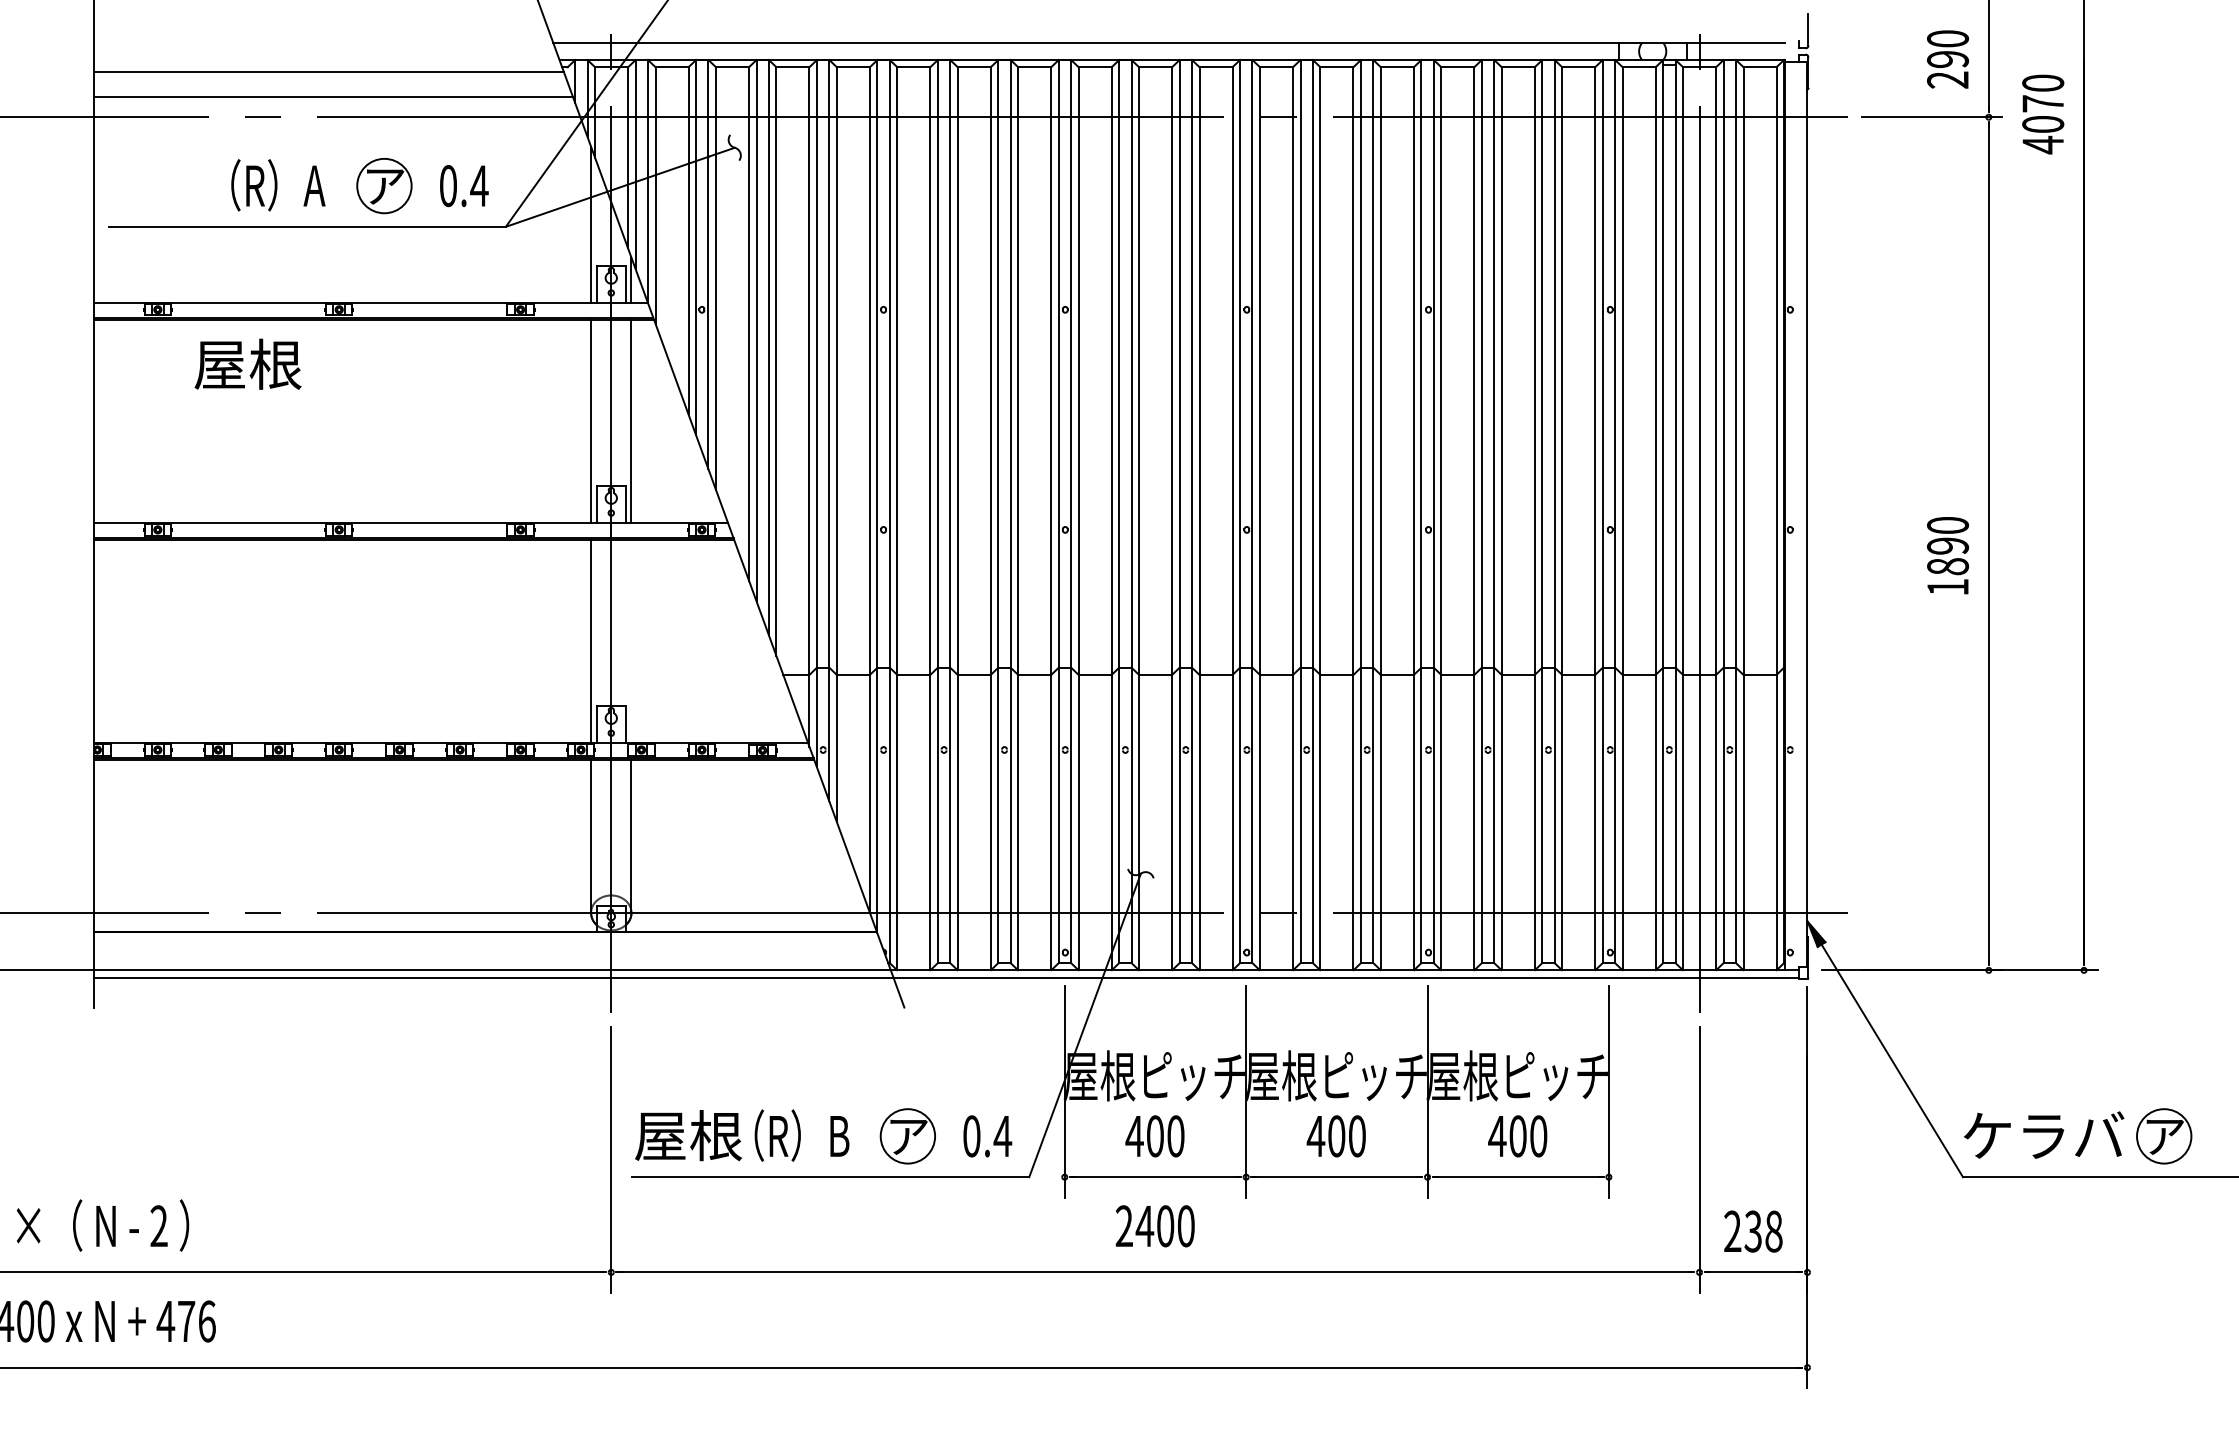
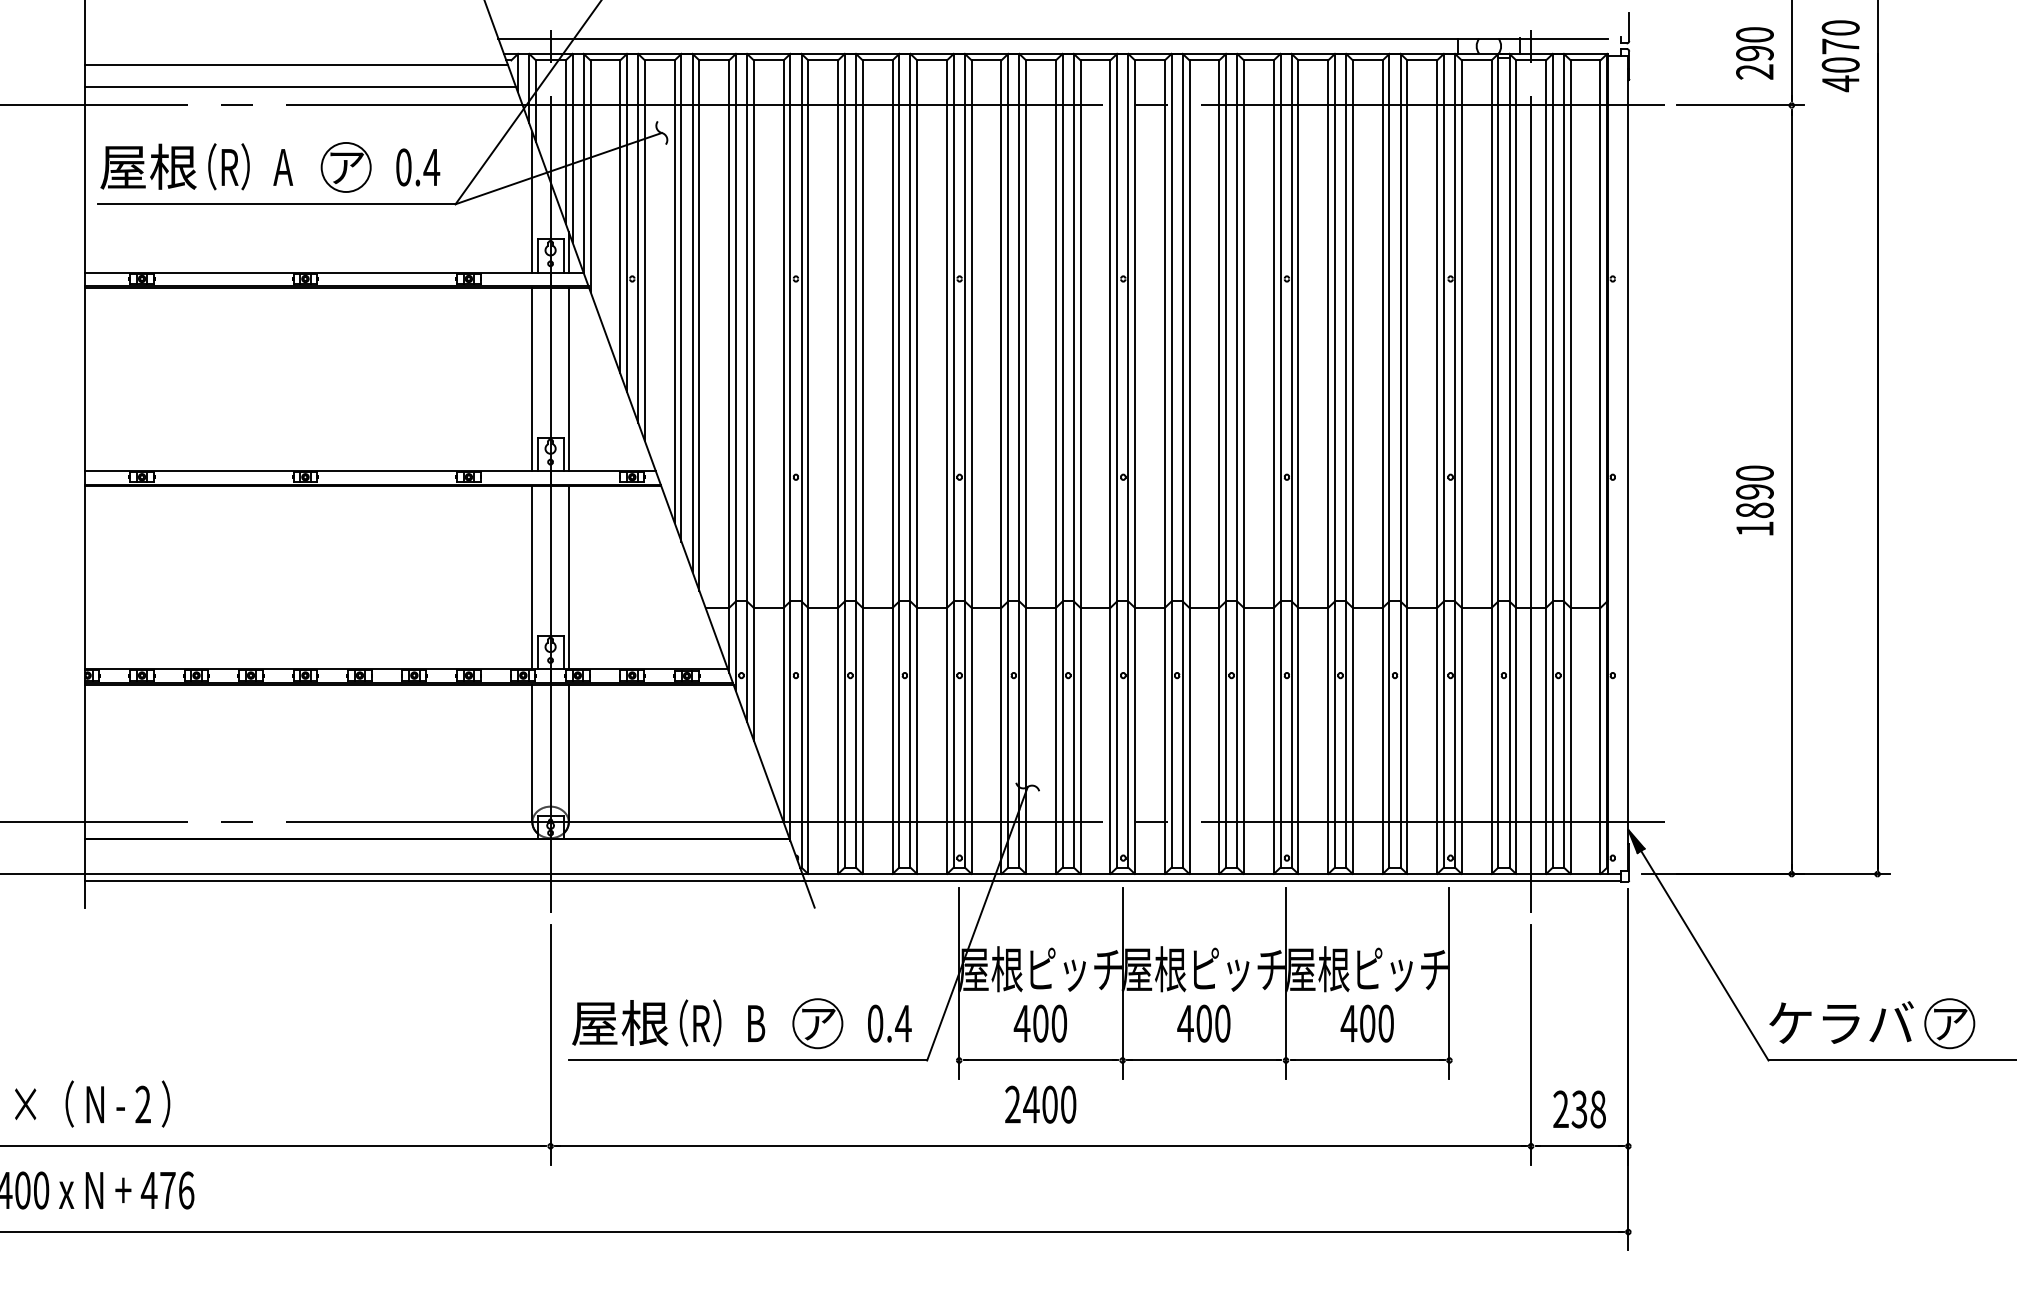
text: (2043, 114) -> (1841, 56), moved
text: (247, 363) -> (148, 166), moved
line: (631, 641) -> (568, 577), added

